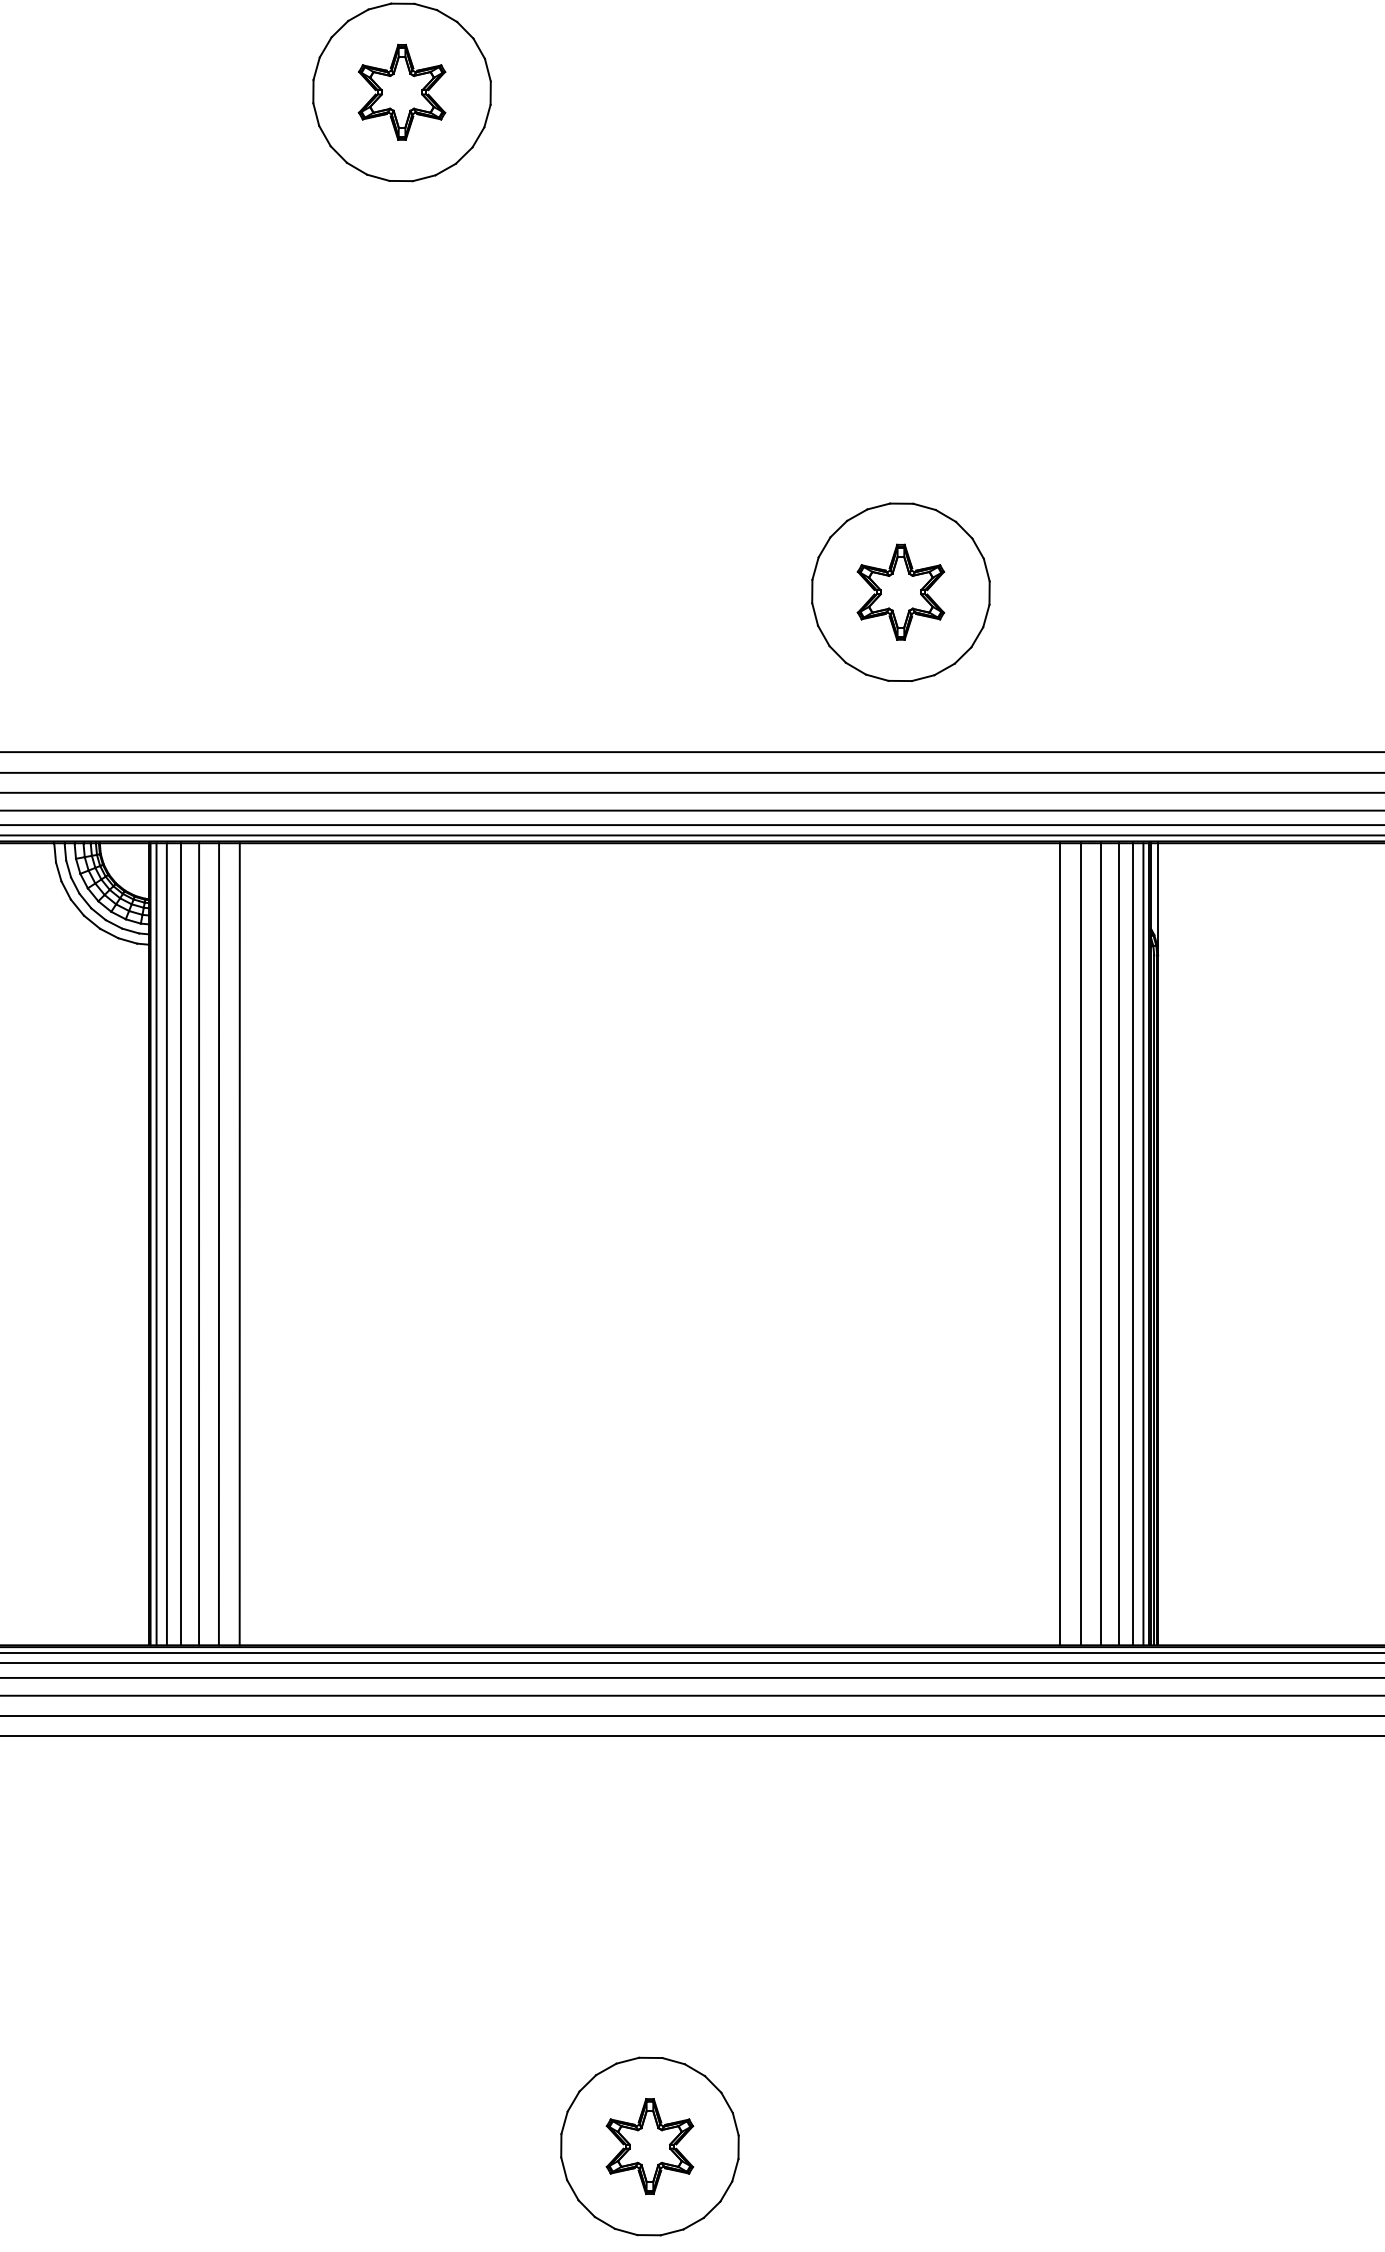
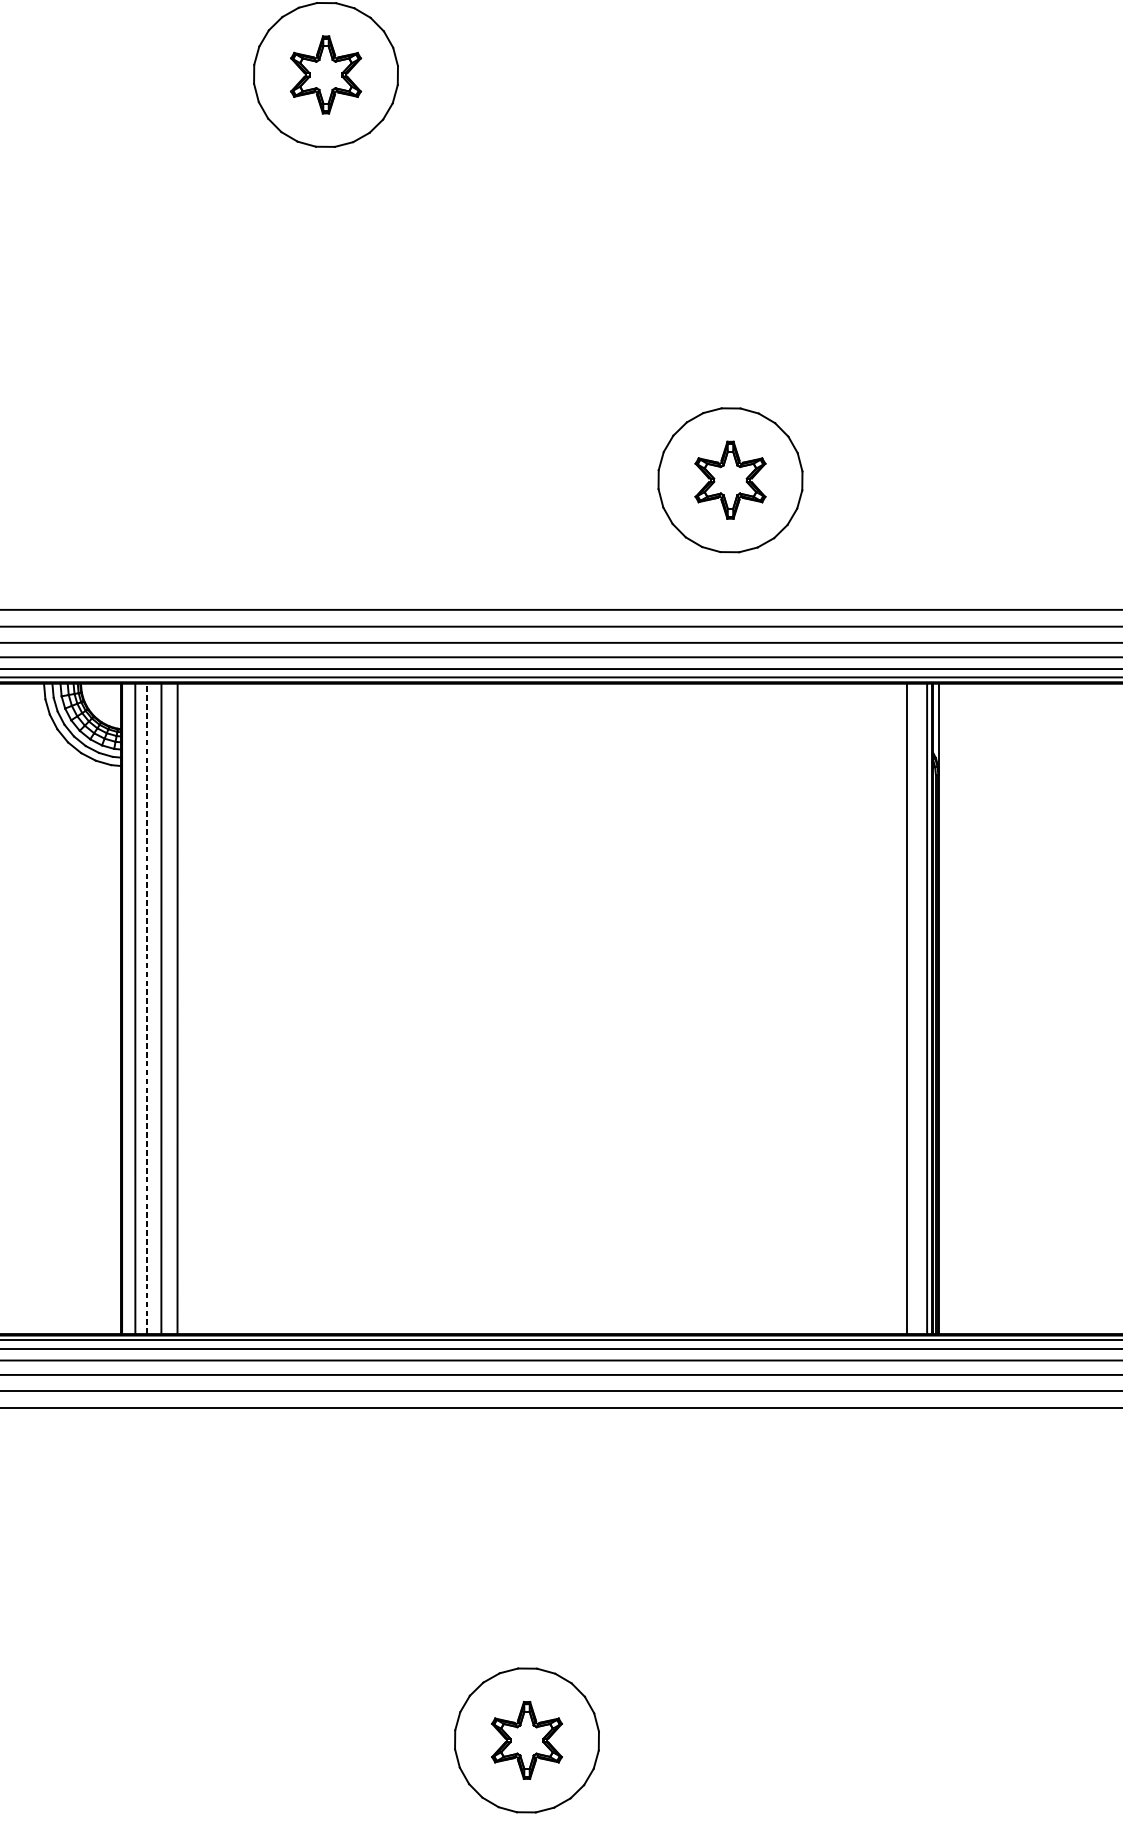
line: (181, 1243) -> (147, 1008), solid -> dashed
line: (156, 1244) -> (126, 1009), removed
line: (239, 1244) -> (194, 1009), removed
line: (1060, 1244) -> (859, 1009), removed
line: (1080, 1244) -> (876, 1009), removed
line: (1100, 1244) -> (892, 1009), removed
line: (1133, 1244) -> (919, 1009), removed

